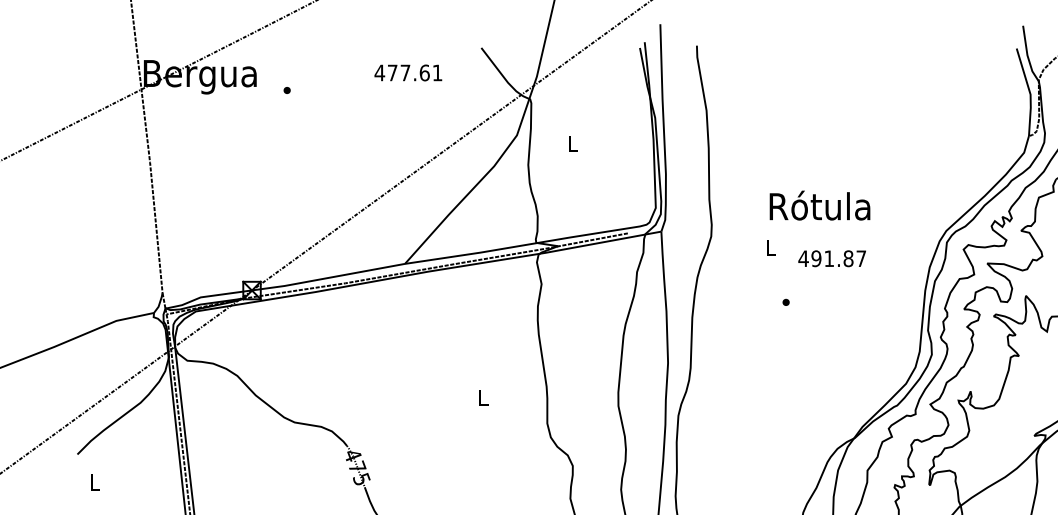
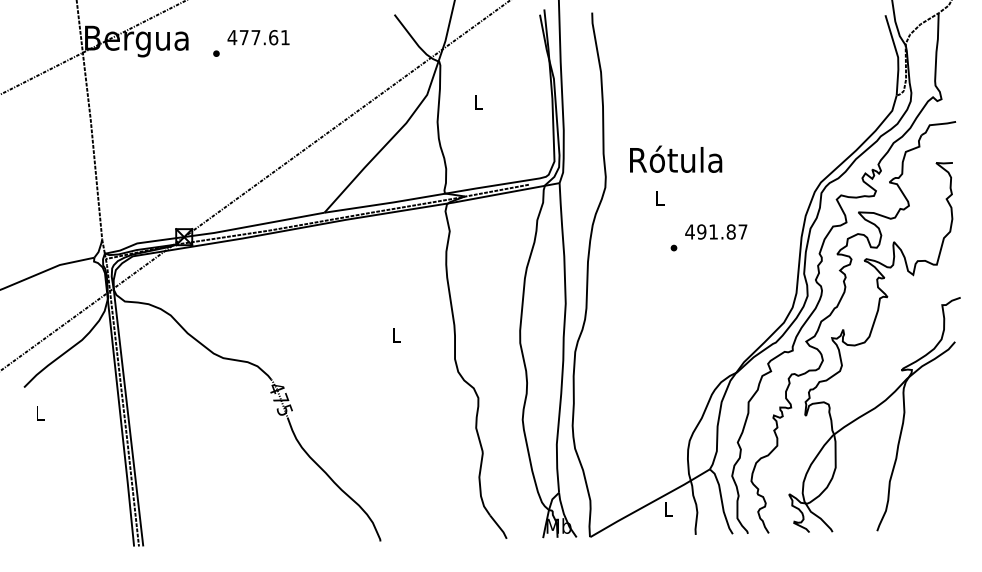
text: (408, 72) -> (258, 37), moved
text: (820, 204) -> (676, 158), moved
text: (832, 258) -> (716, 231), moved

